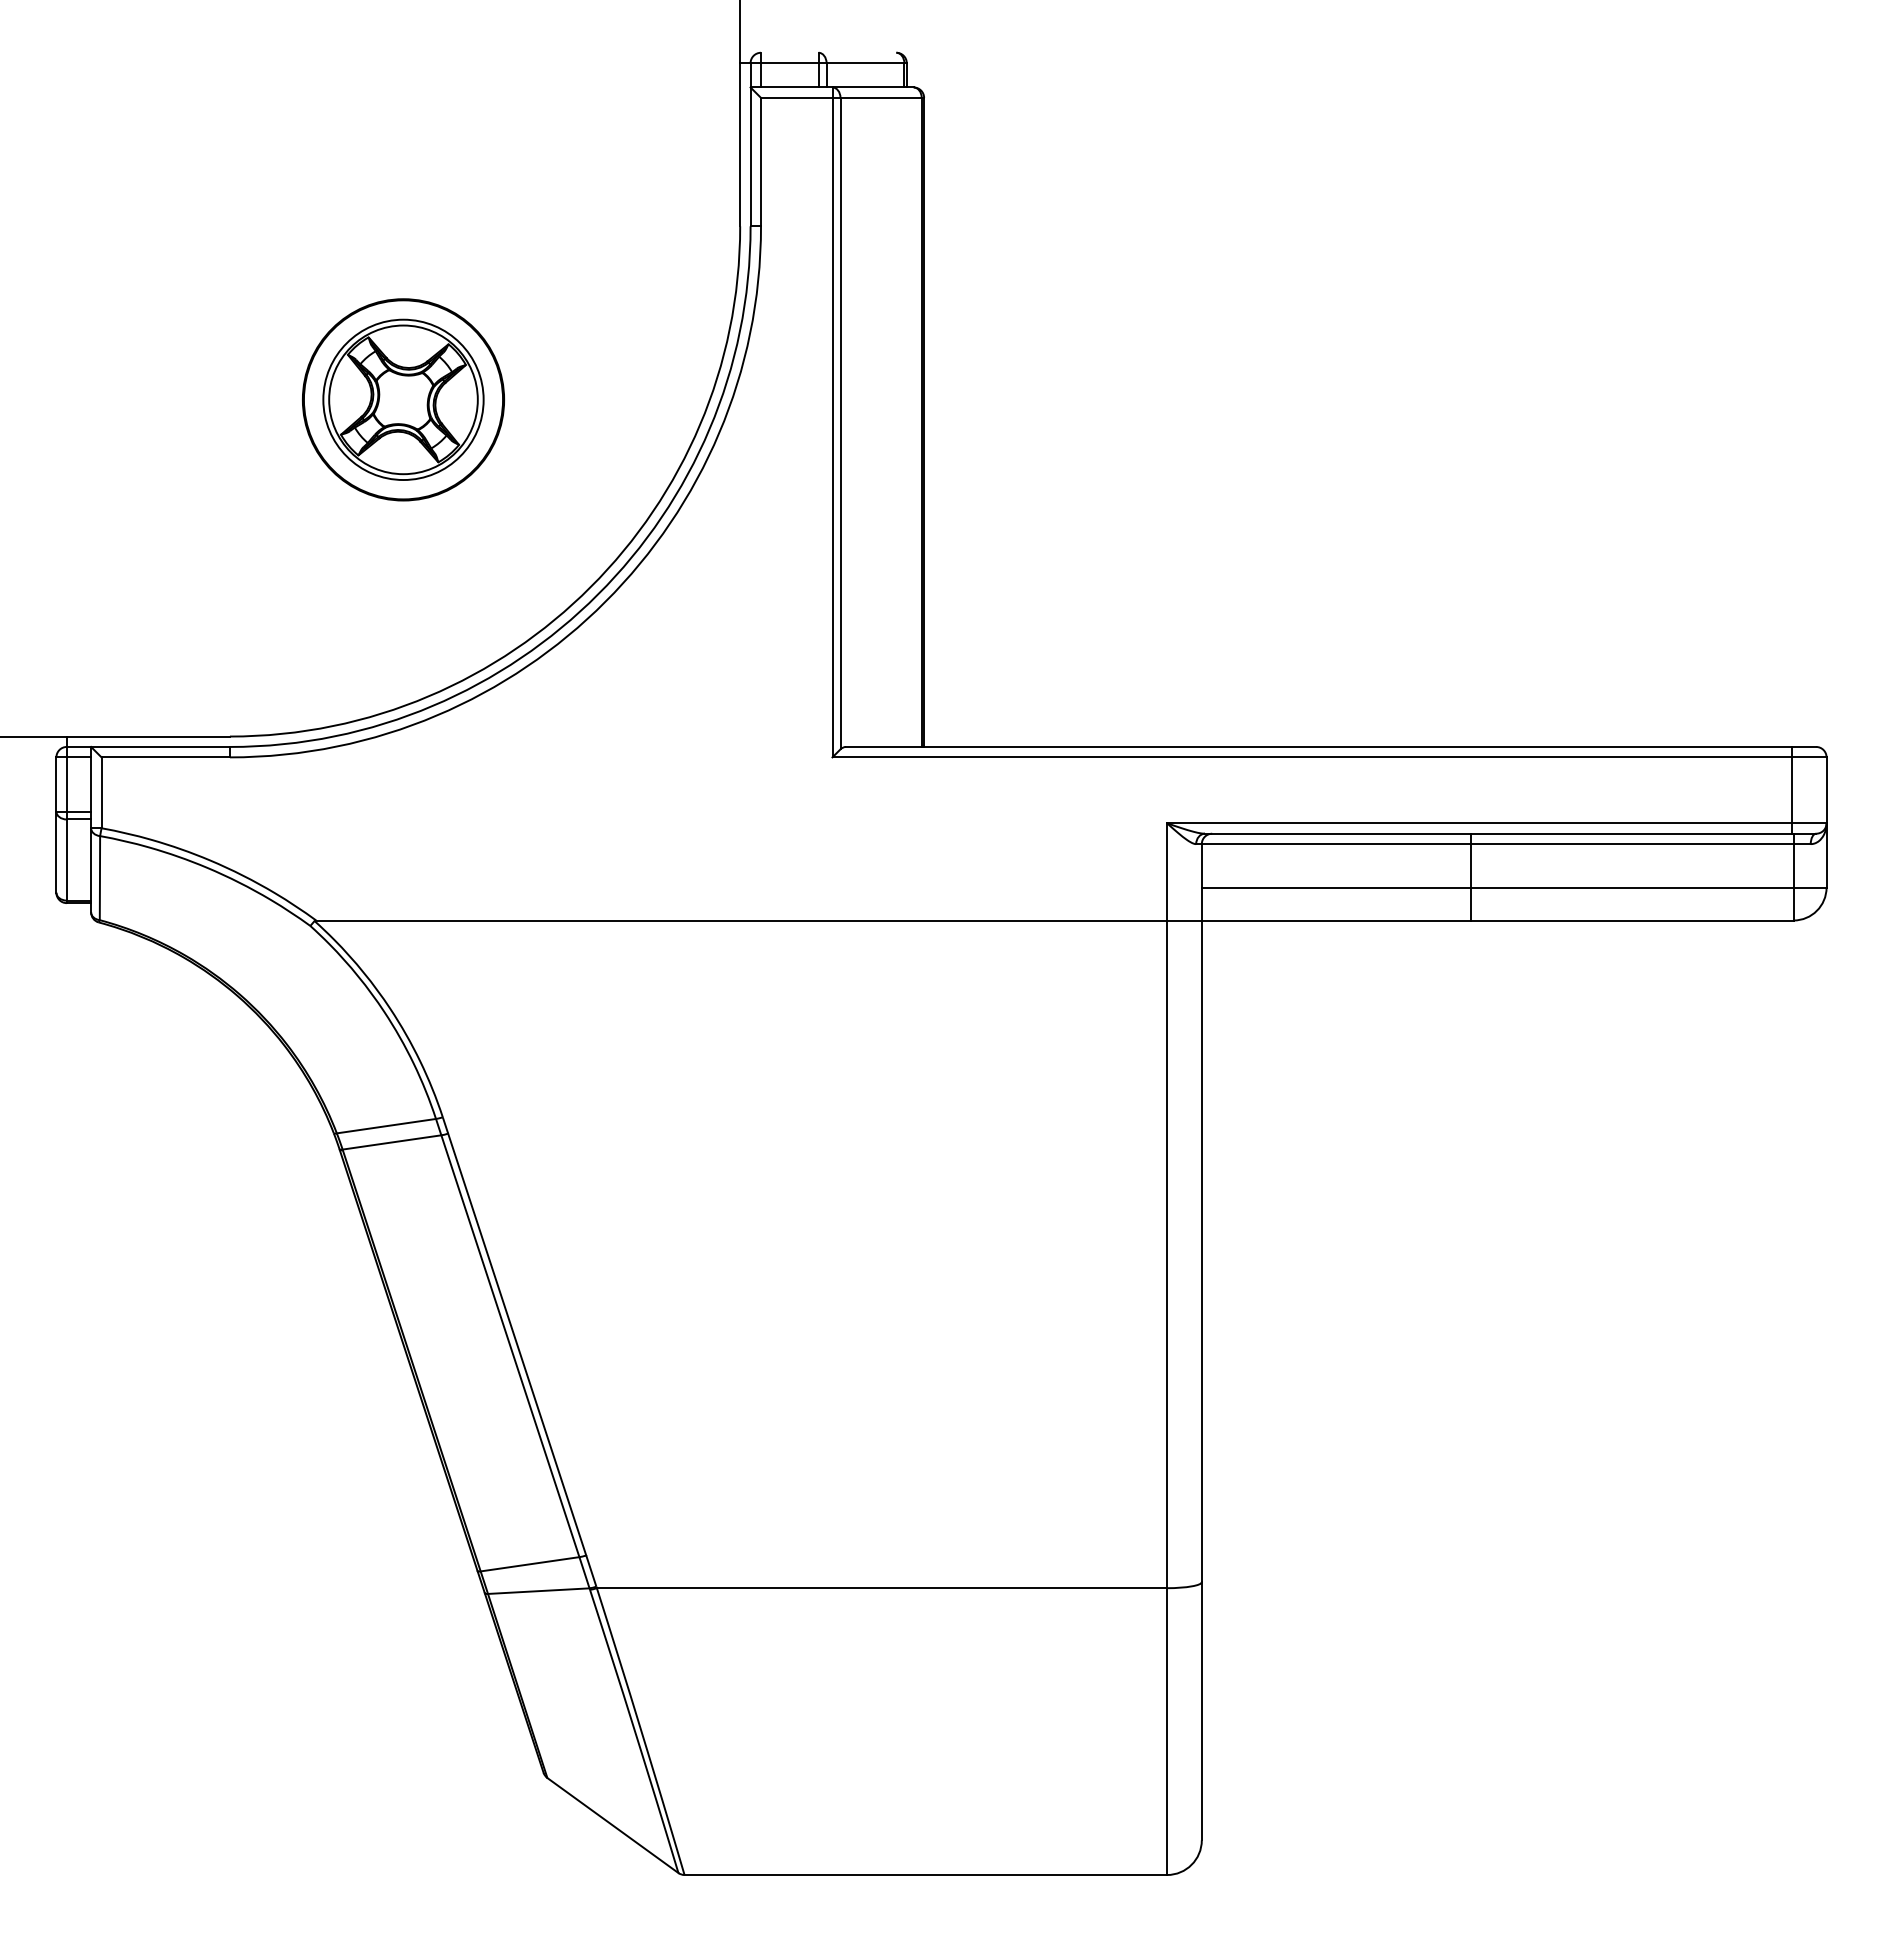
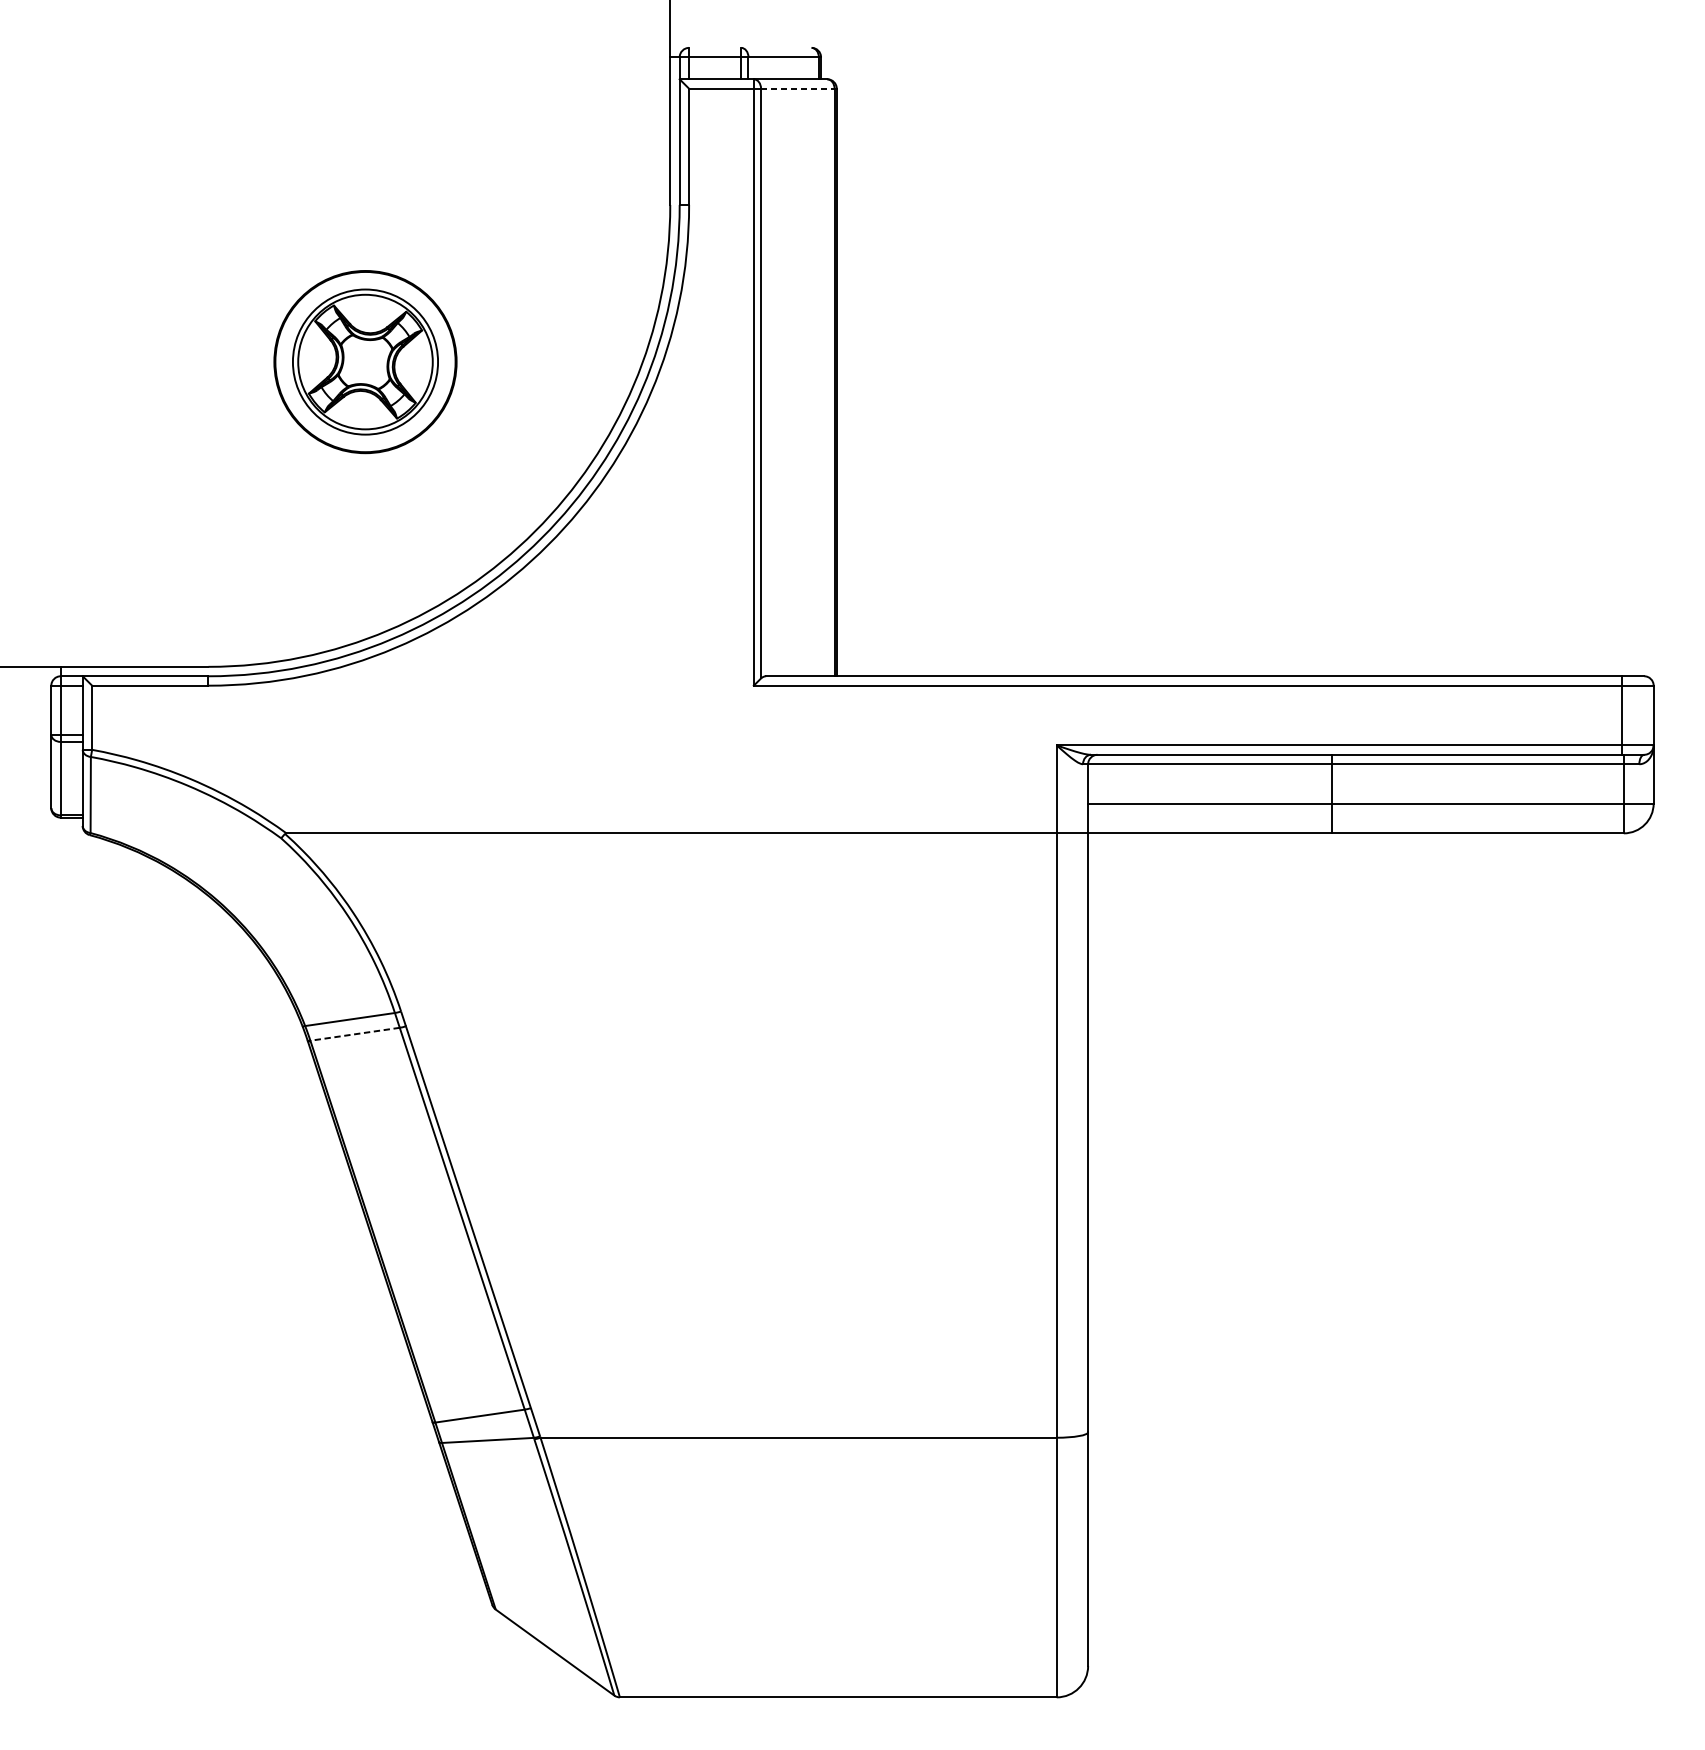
line: (881, 97) -> (798, 88), solid -> dashed
line: (392, 1142) -> (355, 1034), solid -> dashed

